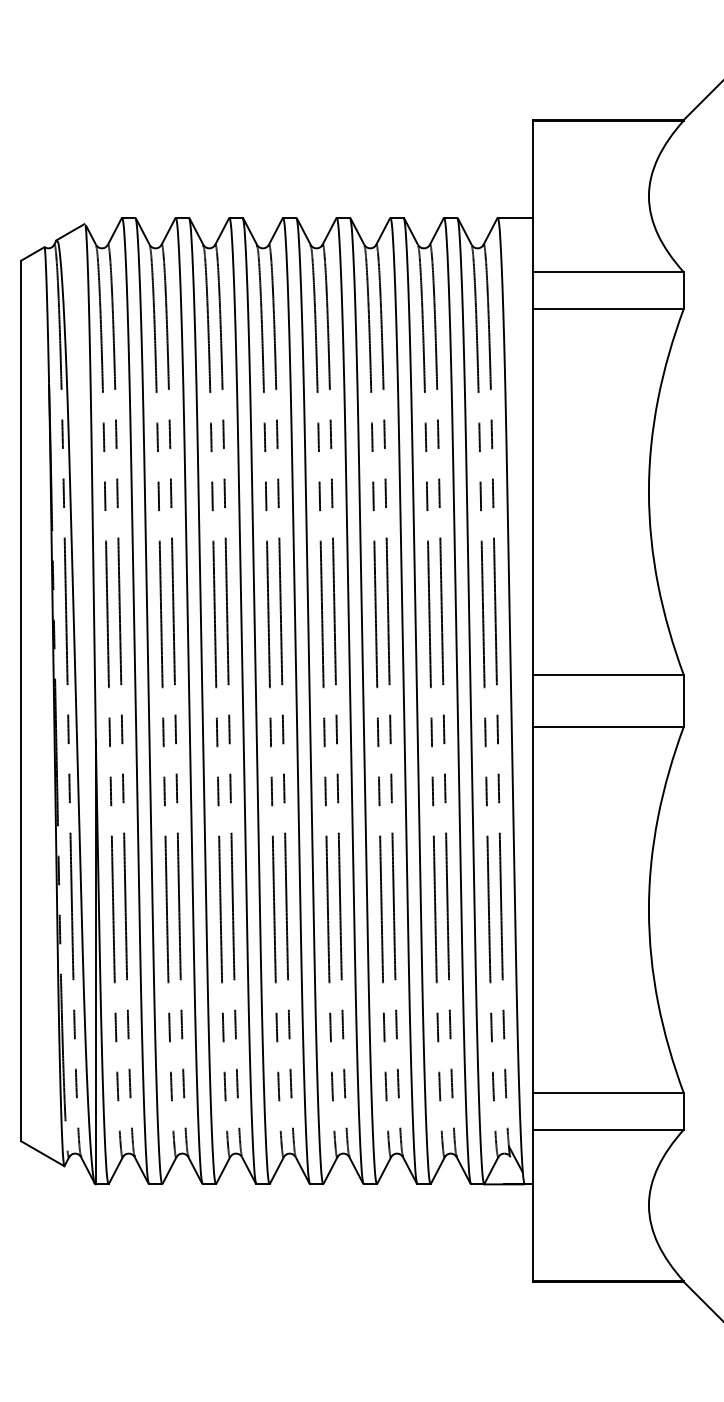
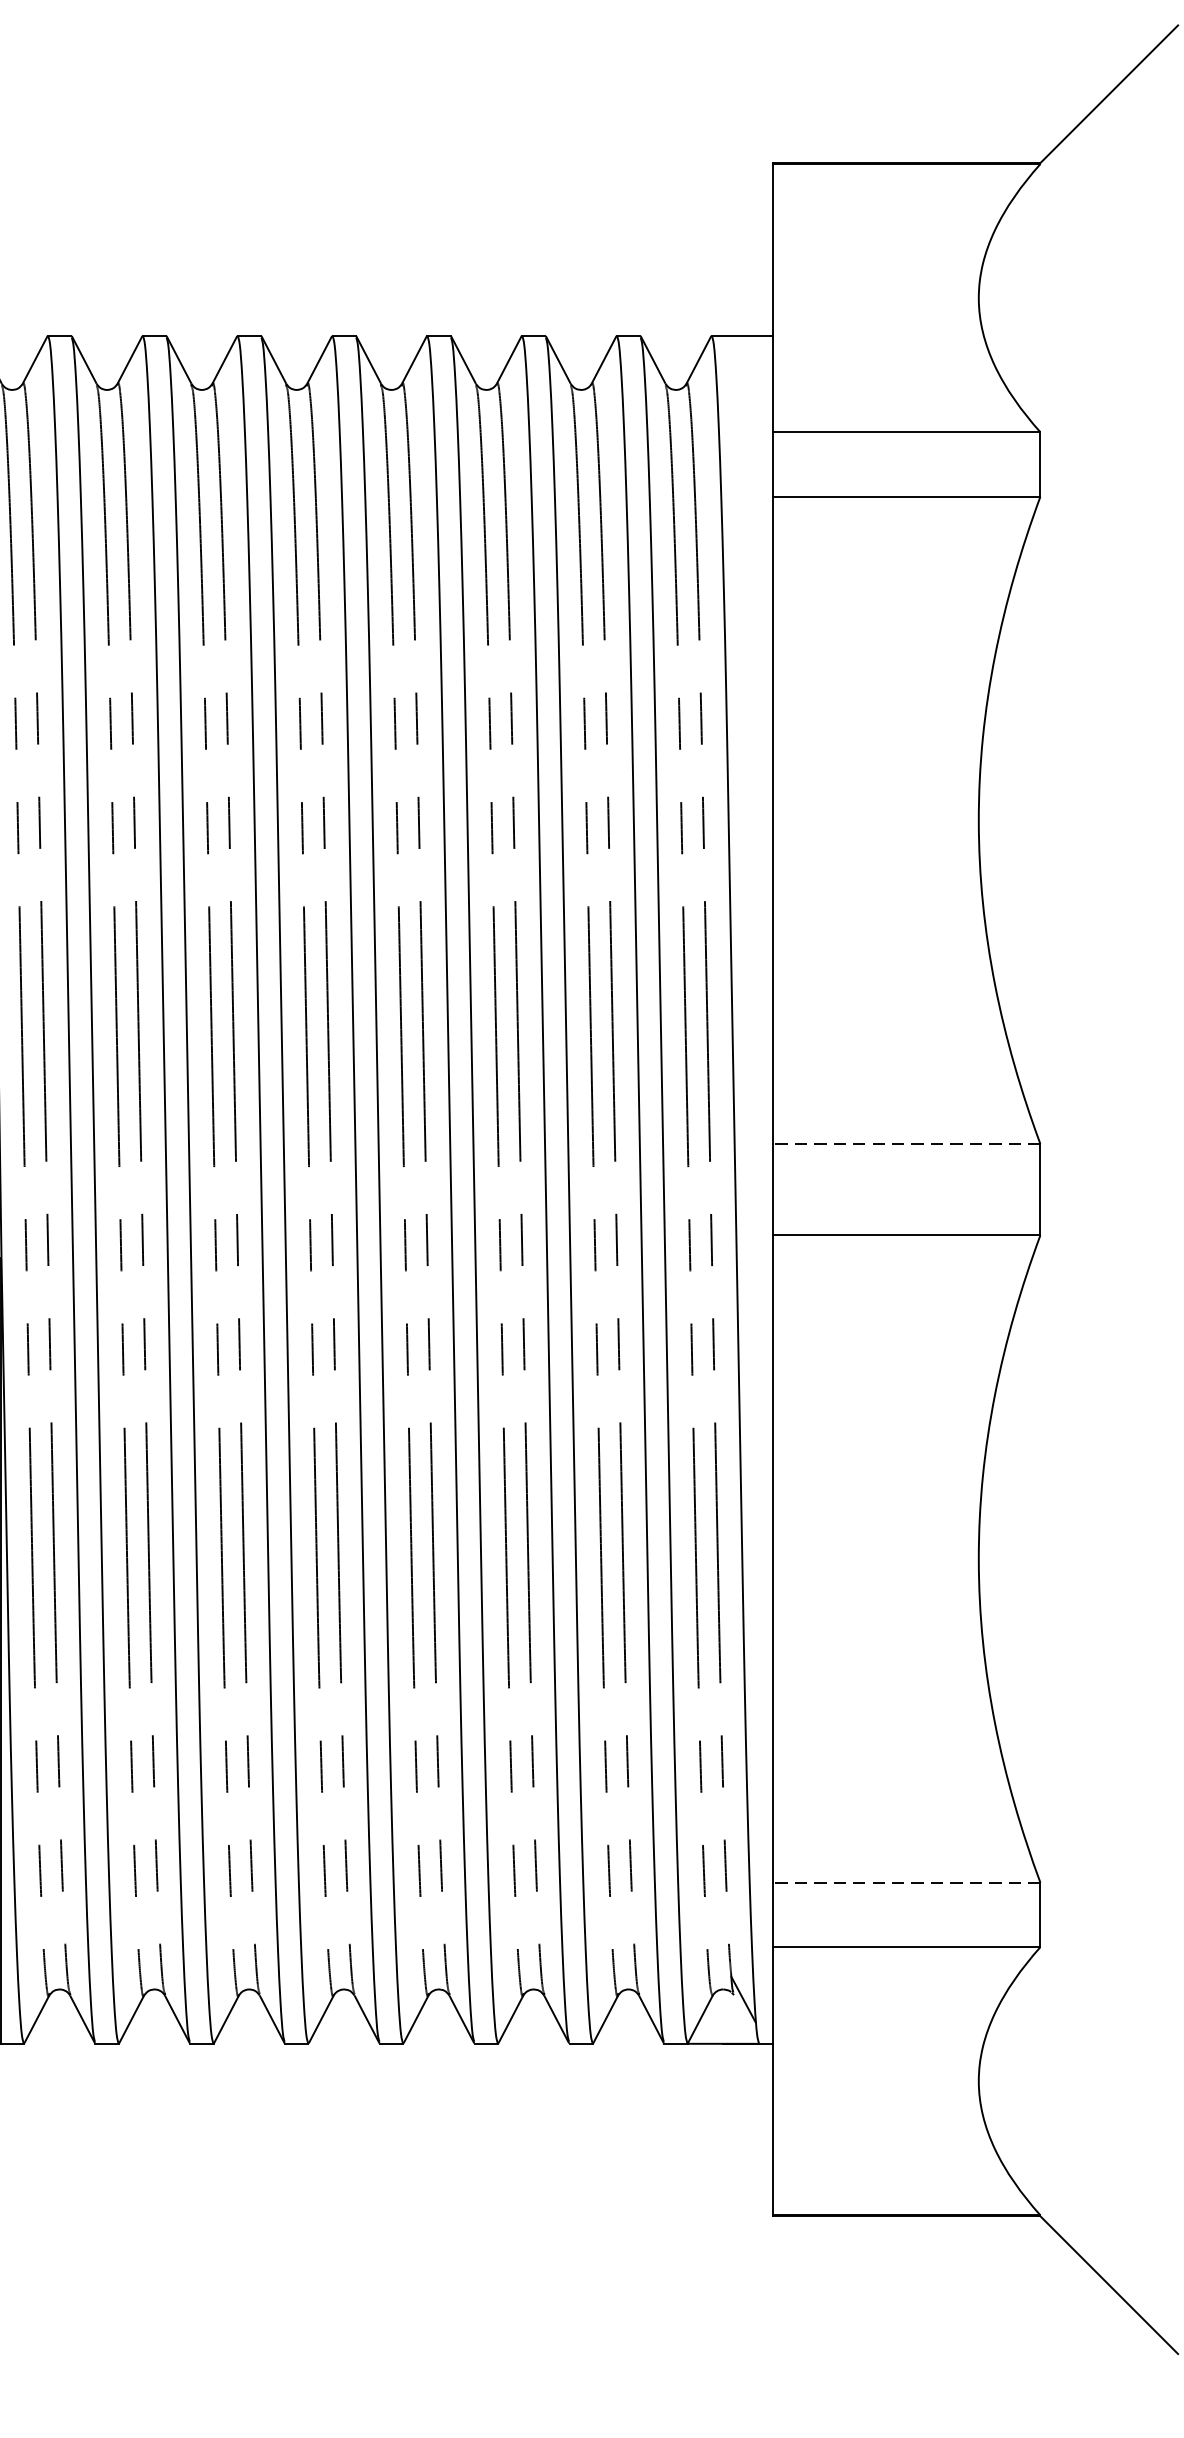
line: (608, 675) -> (907, 1144), solid -> dashed
line: (608, 1093) -> (907, 1883), solid -> dashed

